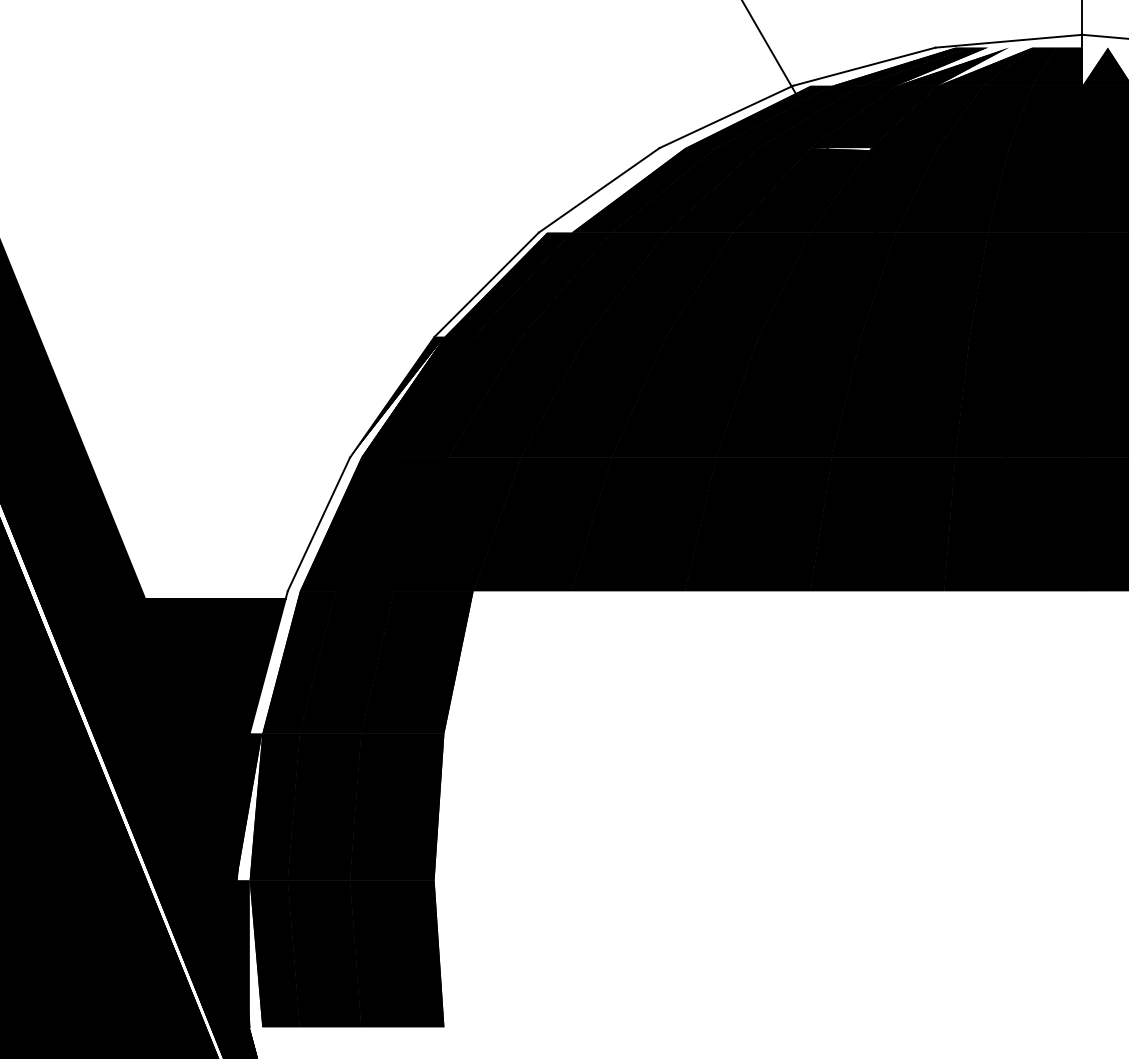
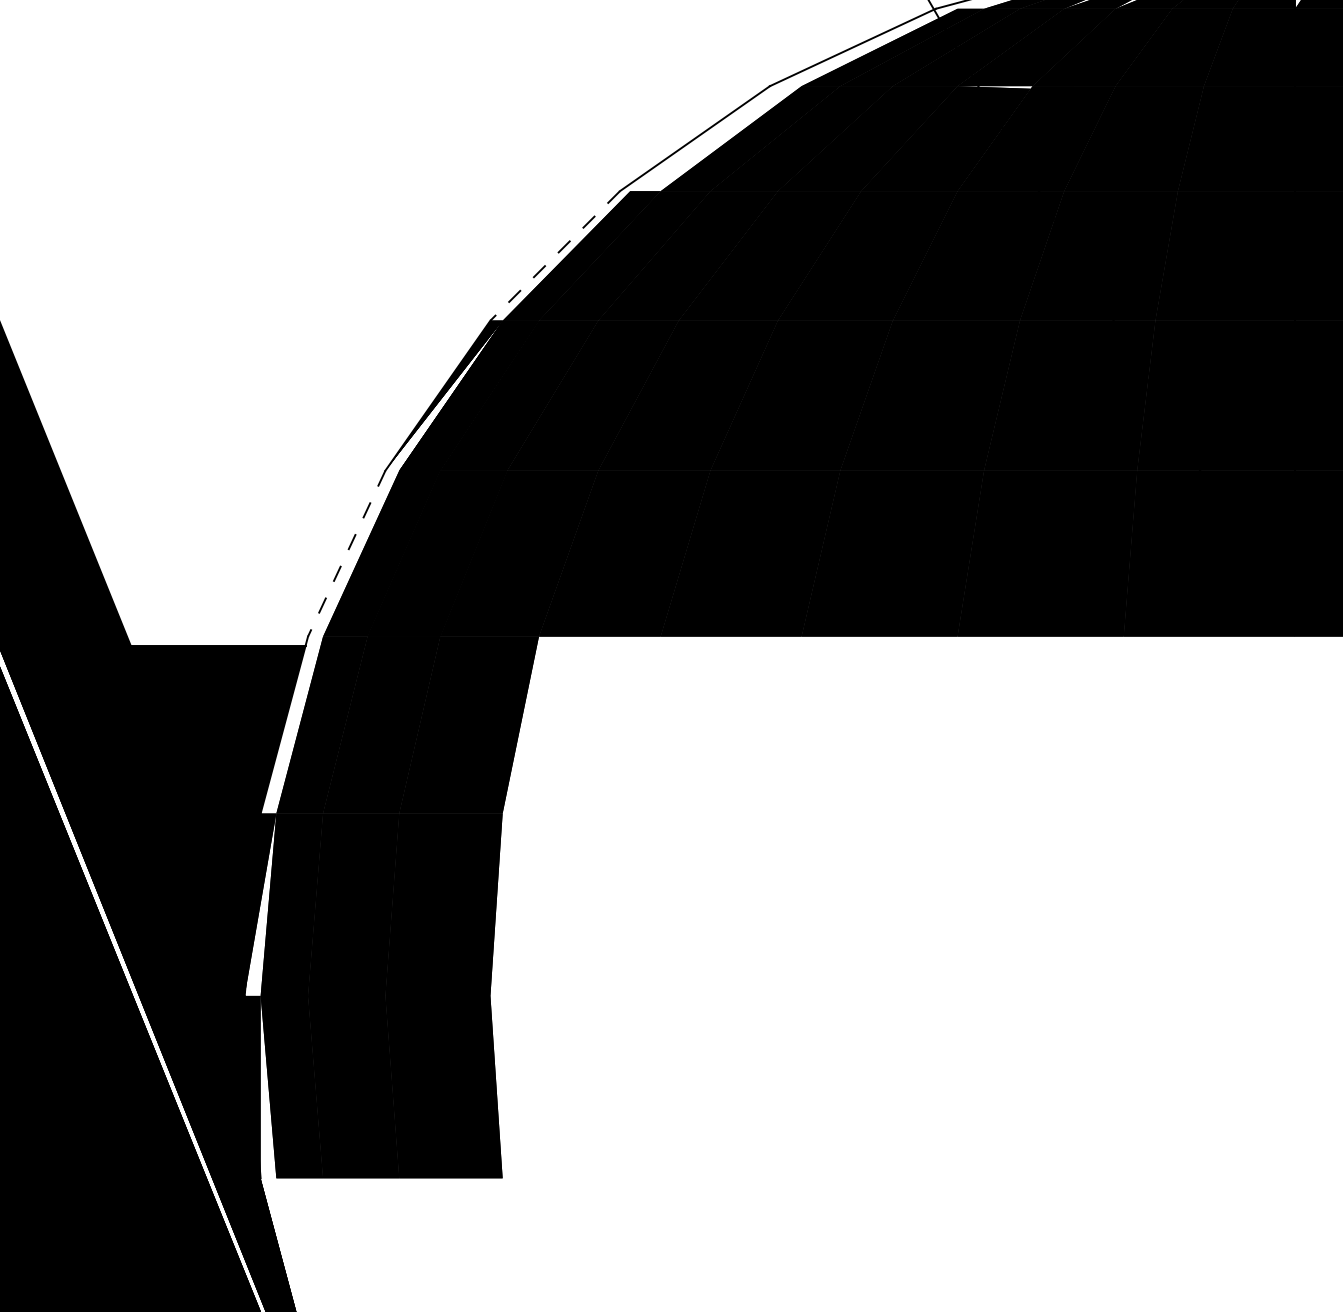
line: (486, 284) -> (554, 255), solid -> dashed
line: (318, 524) -> (346, 553), solid -> dashed

